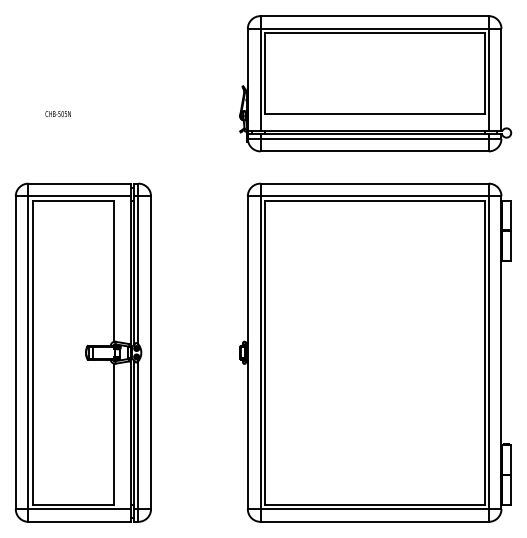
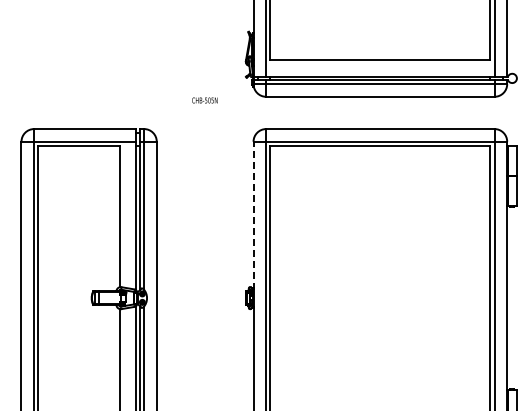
text: (57, 113) -> (204, 99), moved
line: (247, 270) -> (253, 215), solid -> dashed

